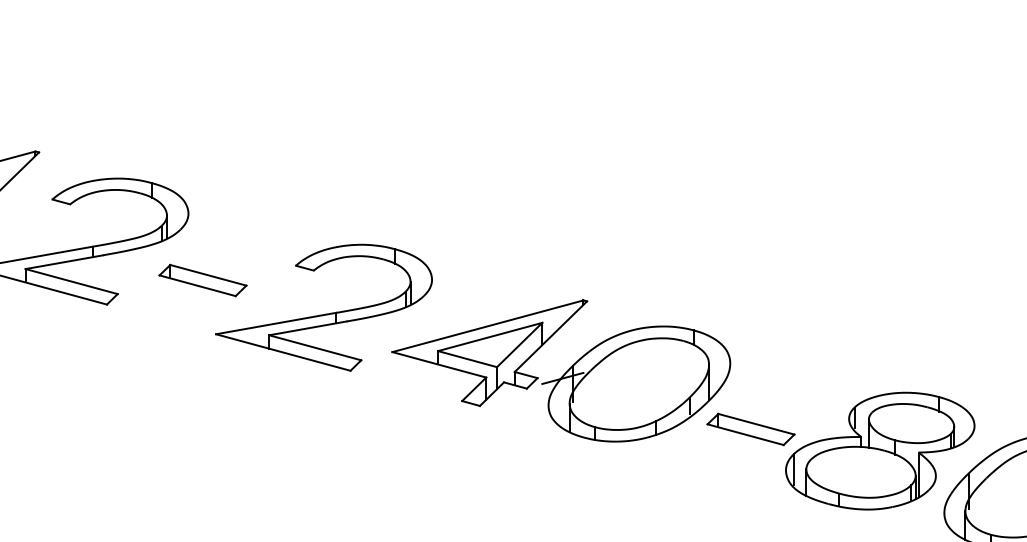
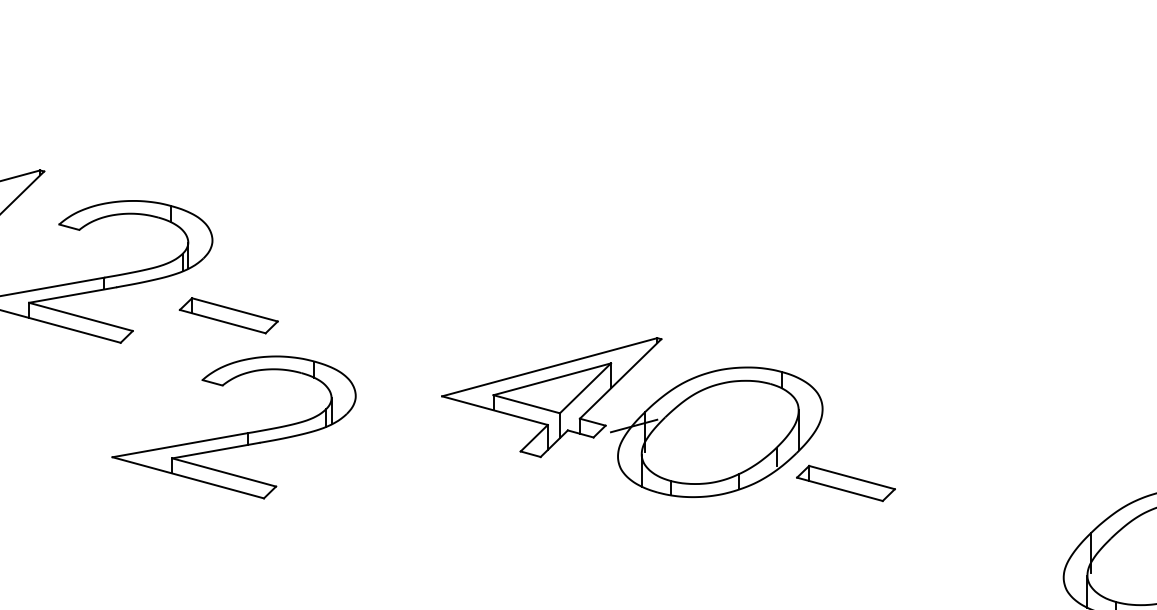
part: (323, 314) -> (233, 434), moved
part: (880, 450) -> (991, 507), removed

